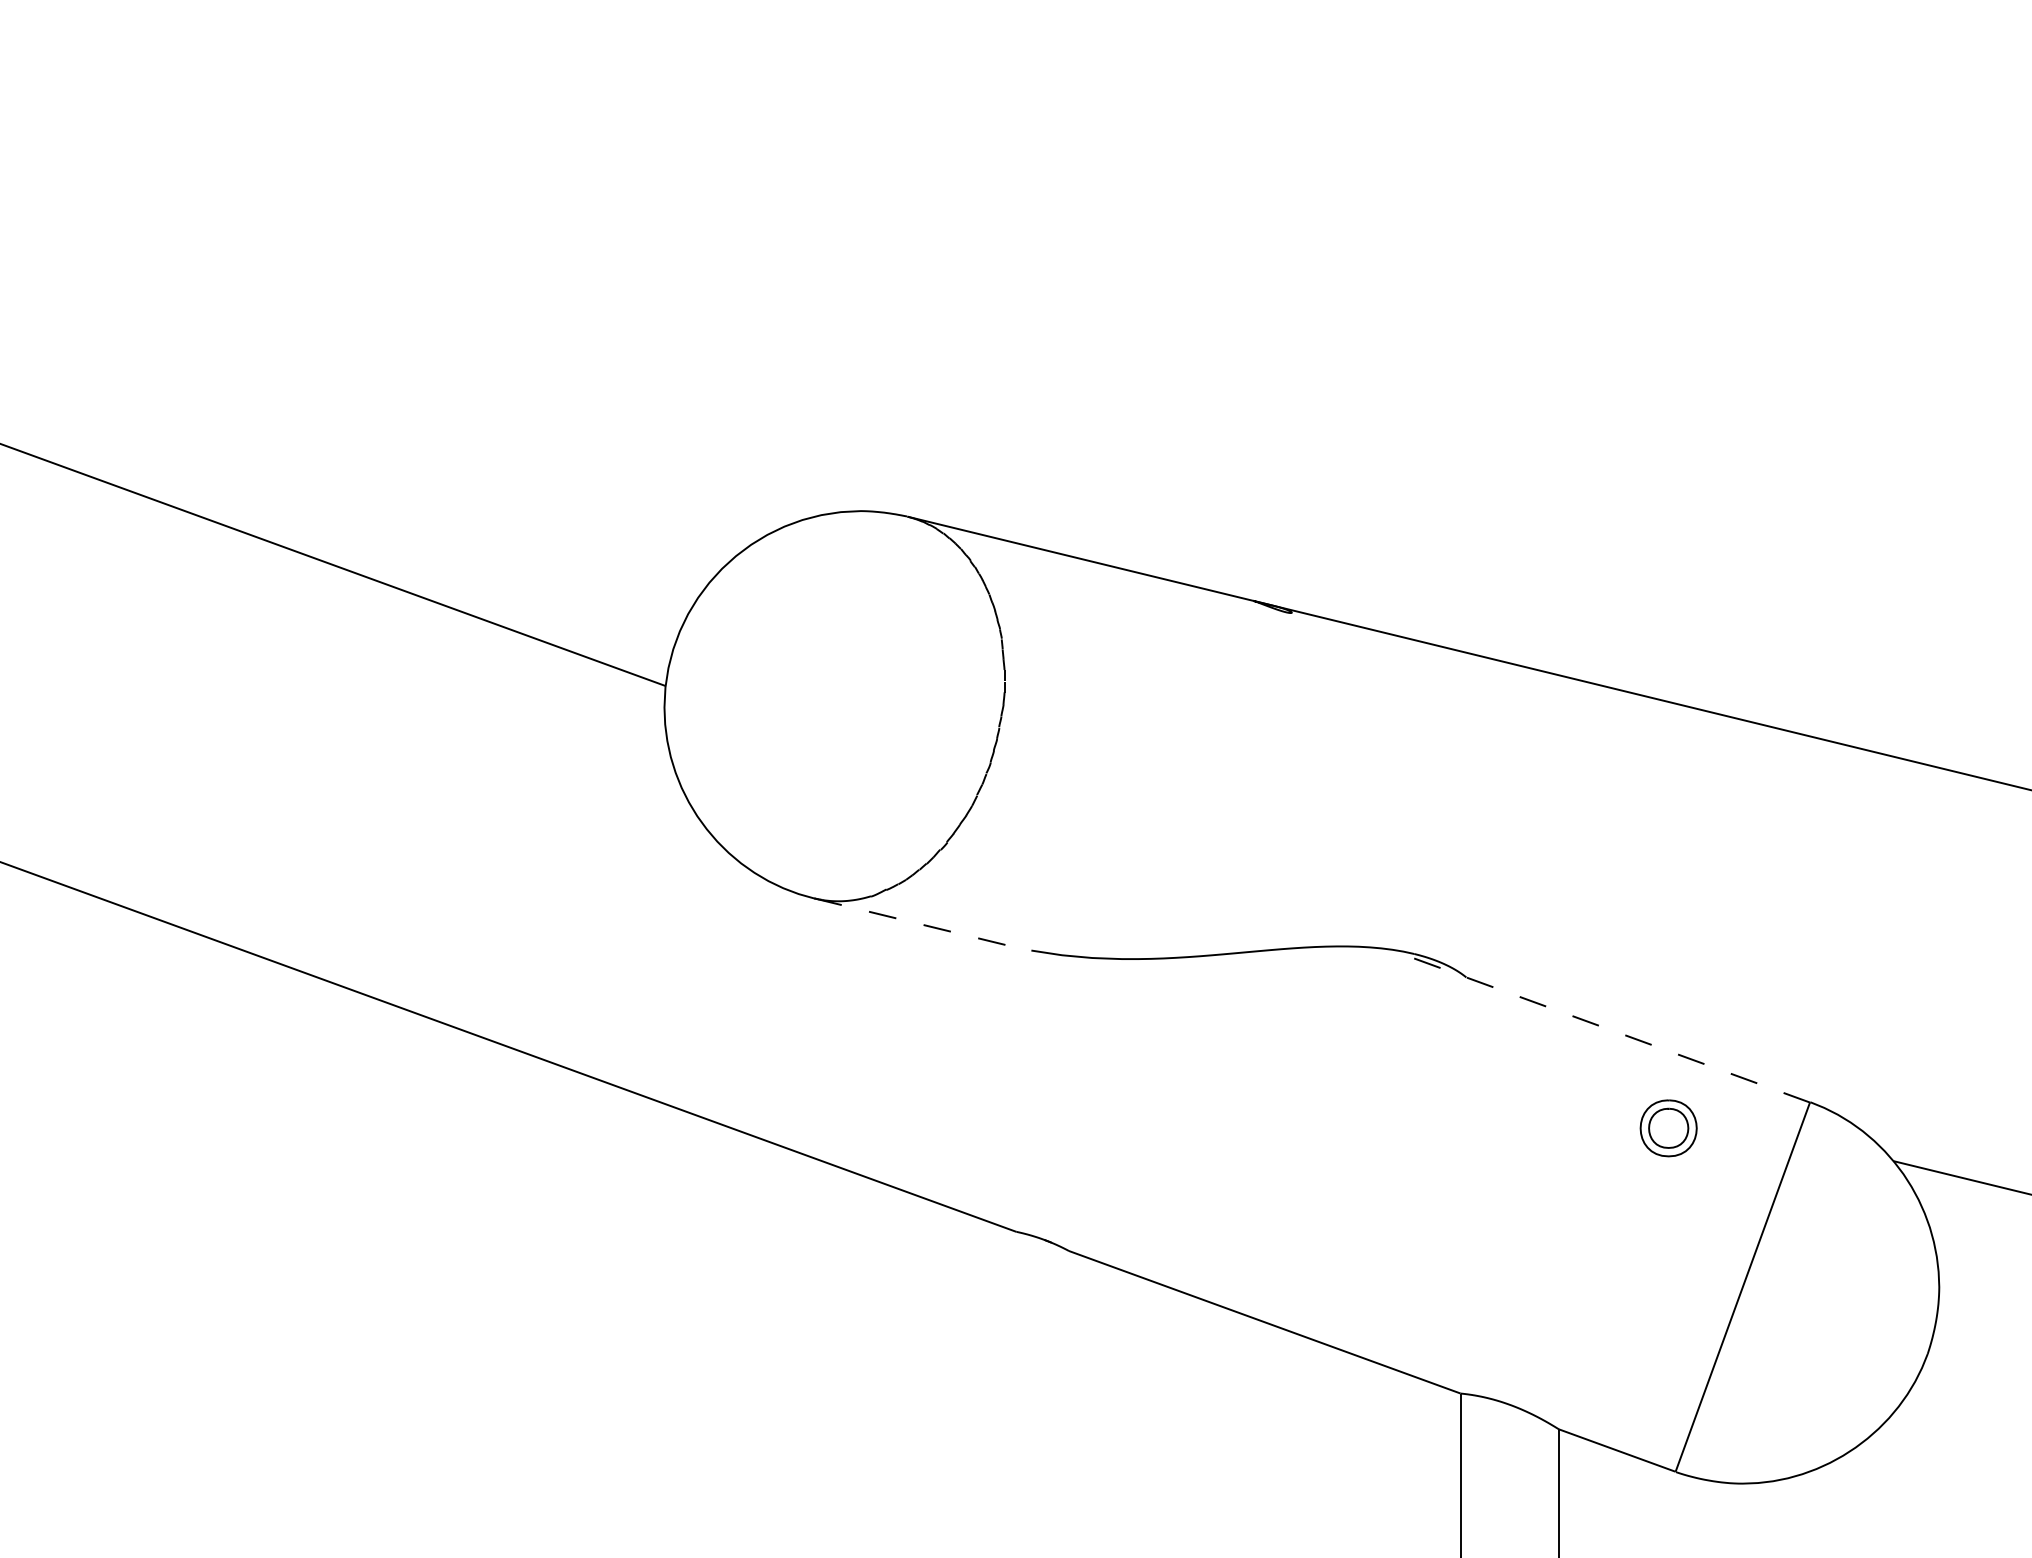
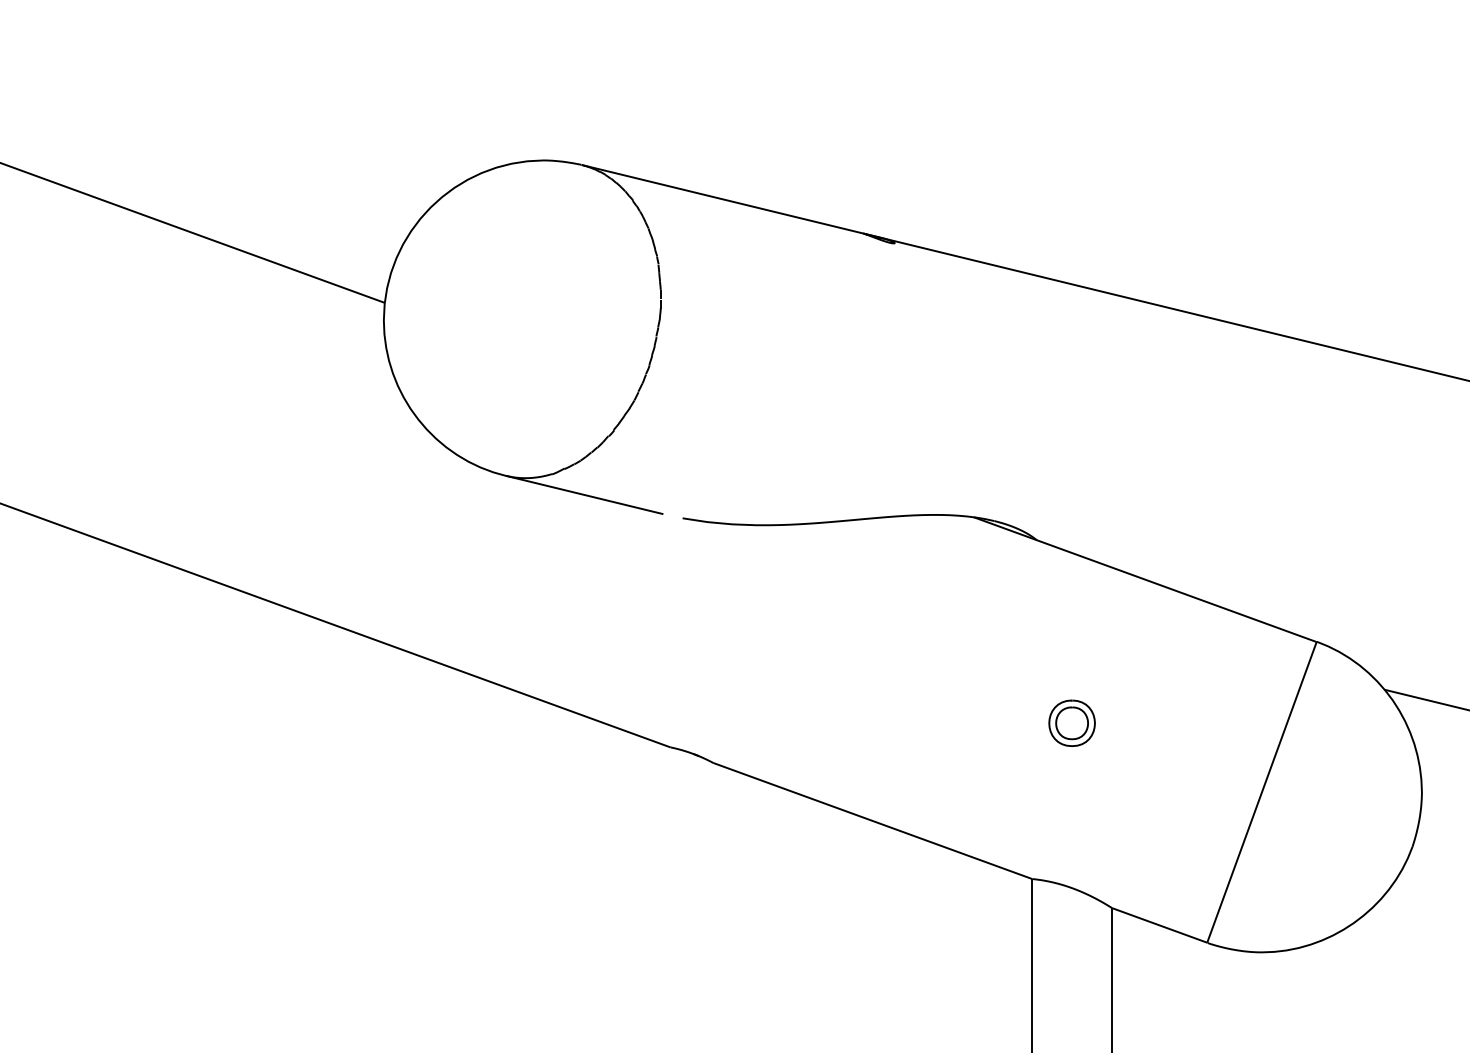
line: (911, 922) -> (585, 495), dashed -> solid
line: (1598, 1025) -> (1144, 579), dashed -> solid
part: (1668, 1128) -> (1071, 723), moved

